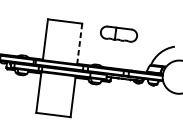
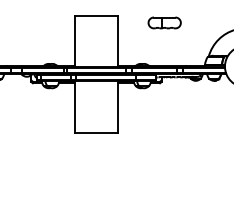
part: (118, 33) -> (164, 22), size x0.71
line: (79, 44) -> (117, 41), dashed -> solid

